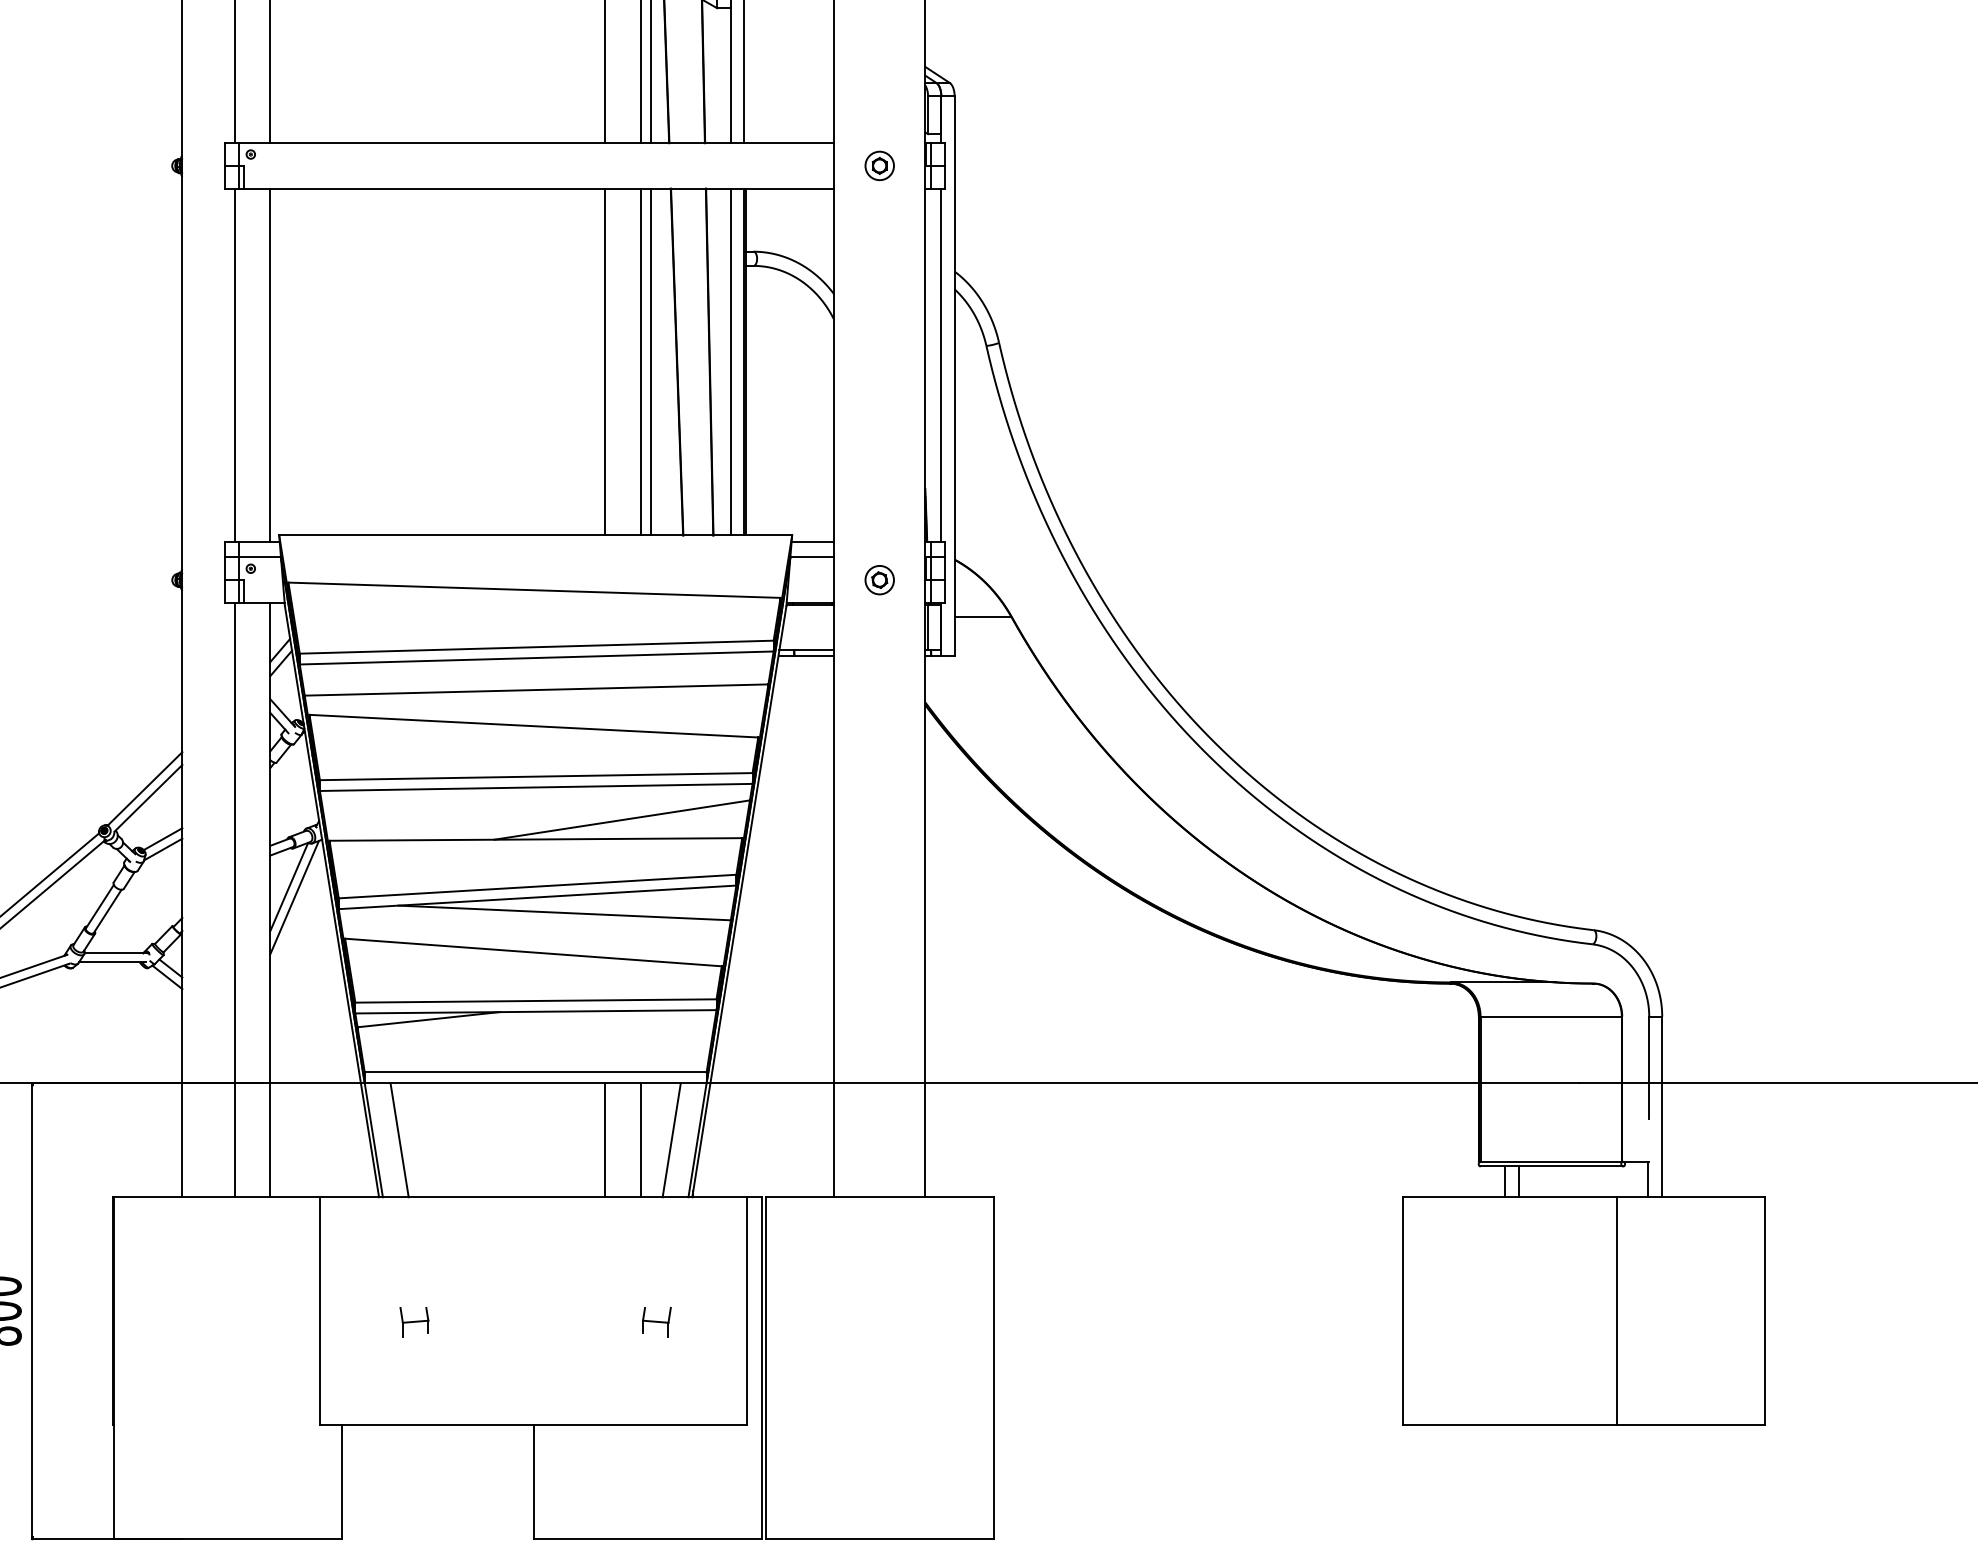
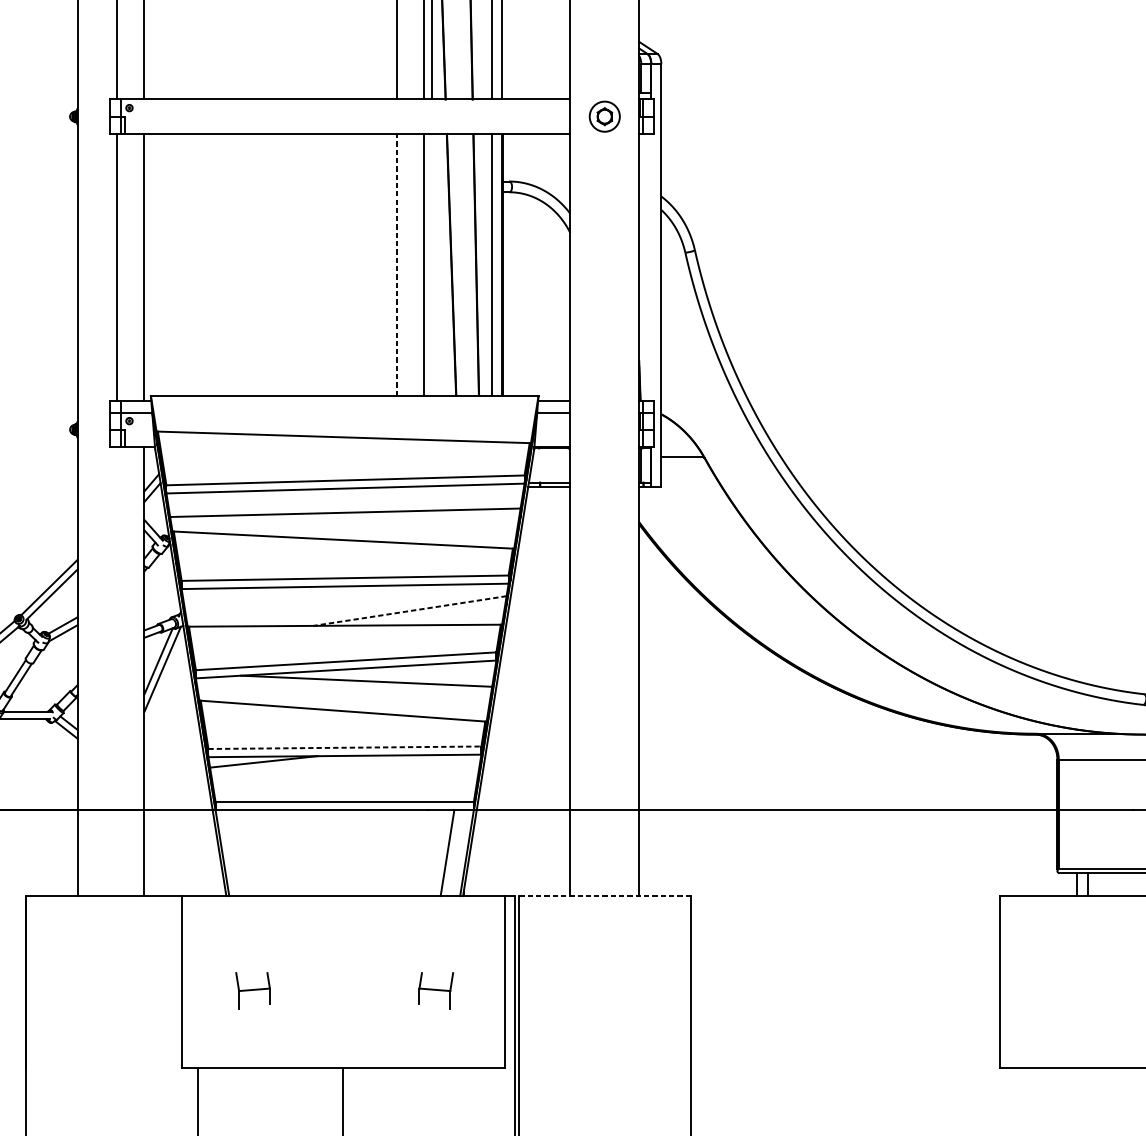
part: (879, 165) -> (604, 116), size x1.4
line: (605, 361) -> (397, 264), solid -> dashed
line: (650, 361) -> (431, 264), removed
line: (941, 365) -> (651, 267), removed
part: (879, 580) -> (604, 430), removed
line: (621, 820) -> (409, 611), solid -> dashed
line: (234, 899) -> (117, 671), removed
line: (535, 1000) -> (344, 747), solid -> dashed
line: (399, 1140) -> (241, 853), removed
line: (605, 1140) -> (397, 853), removed
line: (640, 1140) -> (423, 853), removed
line: (879, 1197) -> (604, 896), solid -> dashed
part: (414, 1322) -> (253, 990), size x1.6
part: (656, 1322) -> (436, 990), size x1.6

